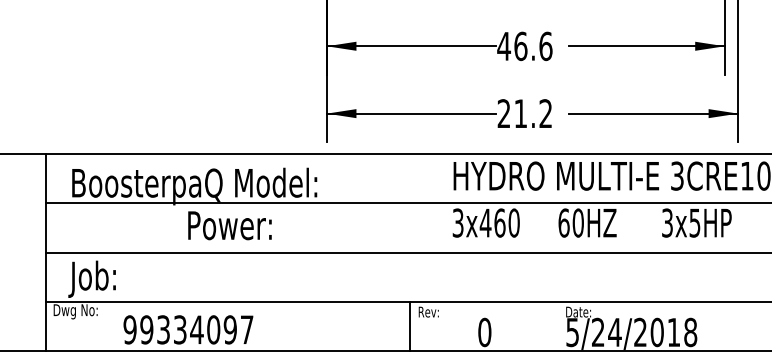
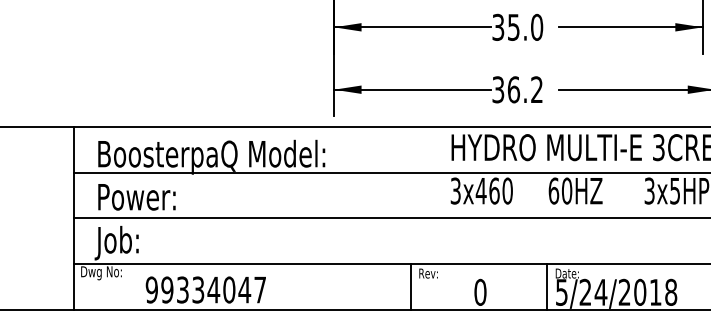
text: (524, 46) -> (517, 27), 46.6 -> 35.0
text: (512, 113) -> (506, 89), 21.2 -> 36.2
text: (229, 225) -> (136, 197), moved
line: (556, 325) -> (546, 285), added
text: (230, 329) -> (244, 289), 99334097 -> 99334047

